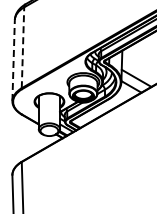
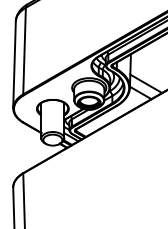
line: (23, 47) -> (25, 50), dashed -> solid
line: (13, 60) -> (14, 64), dashed -> solid

